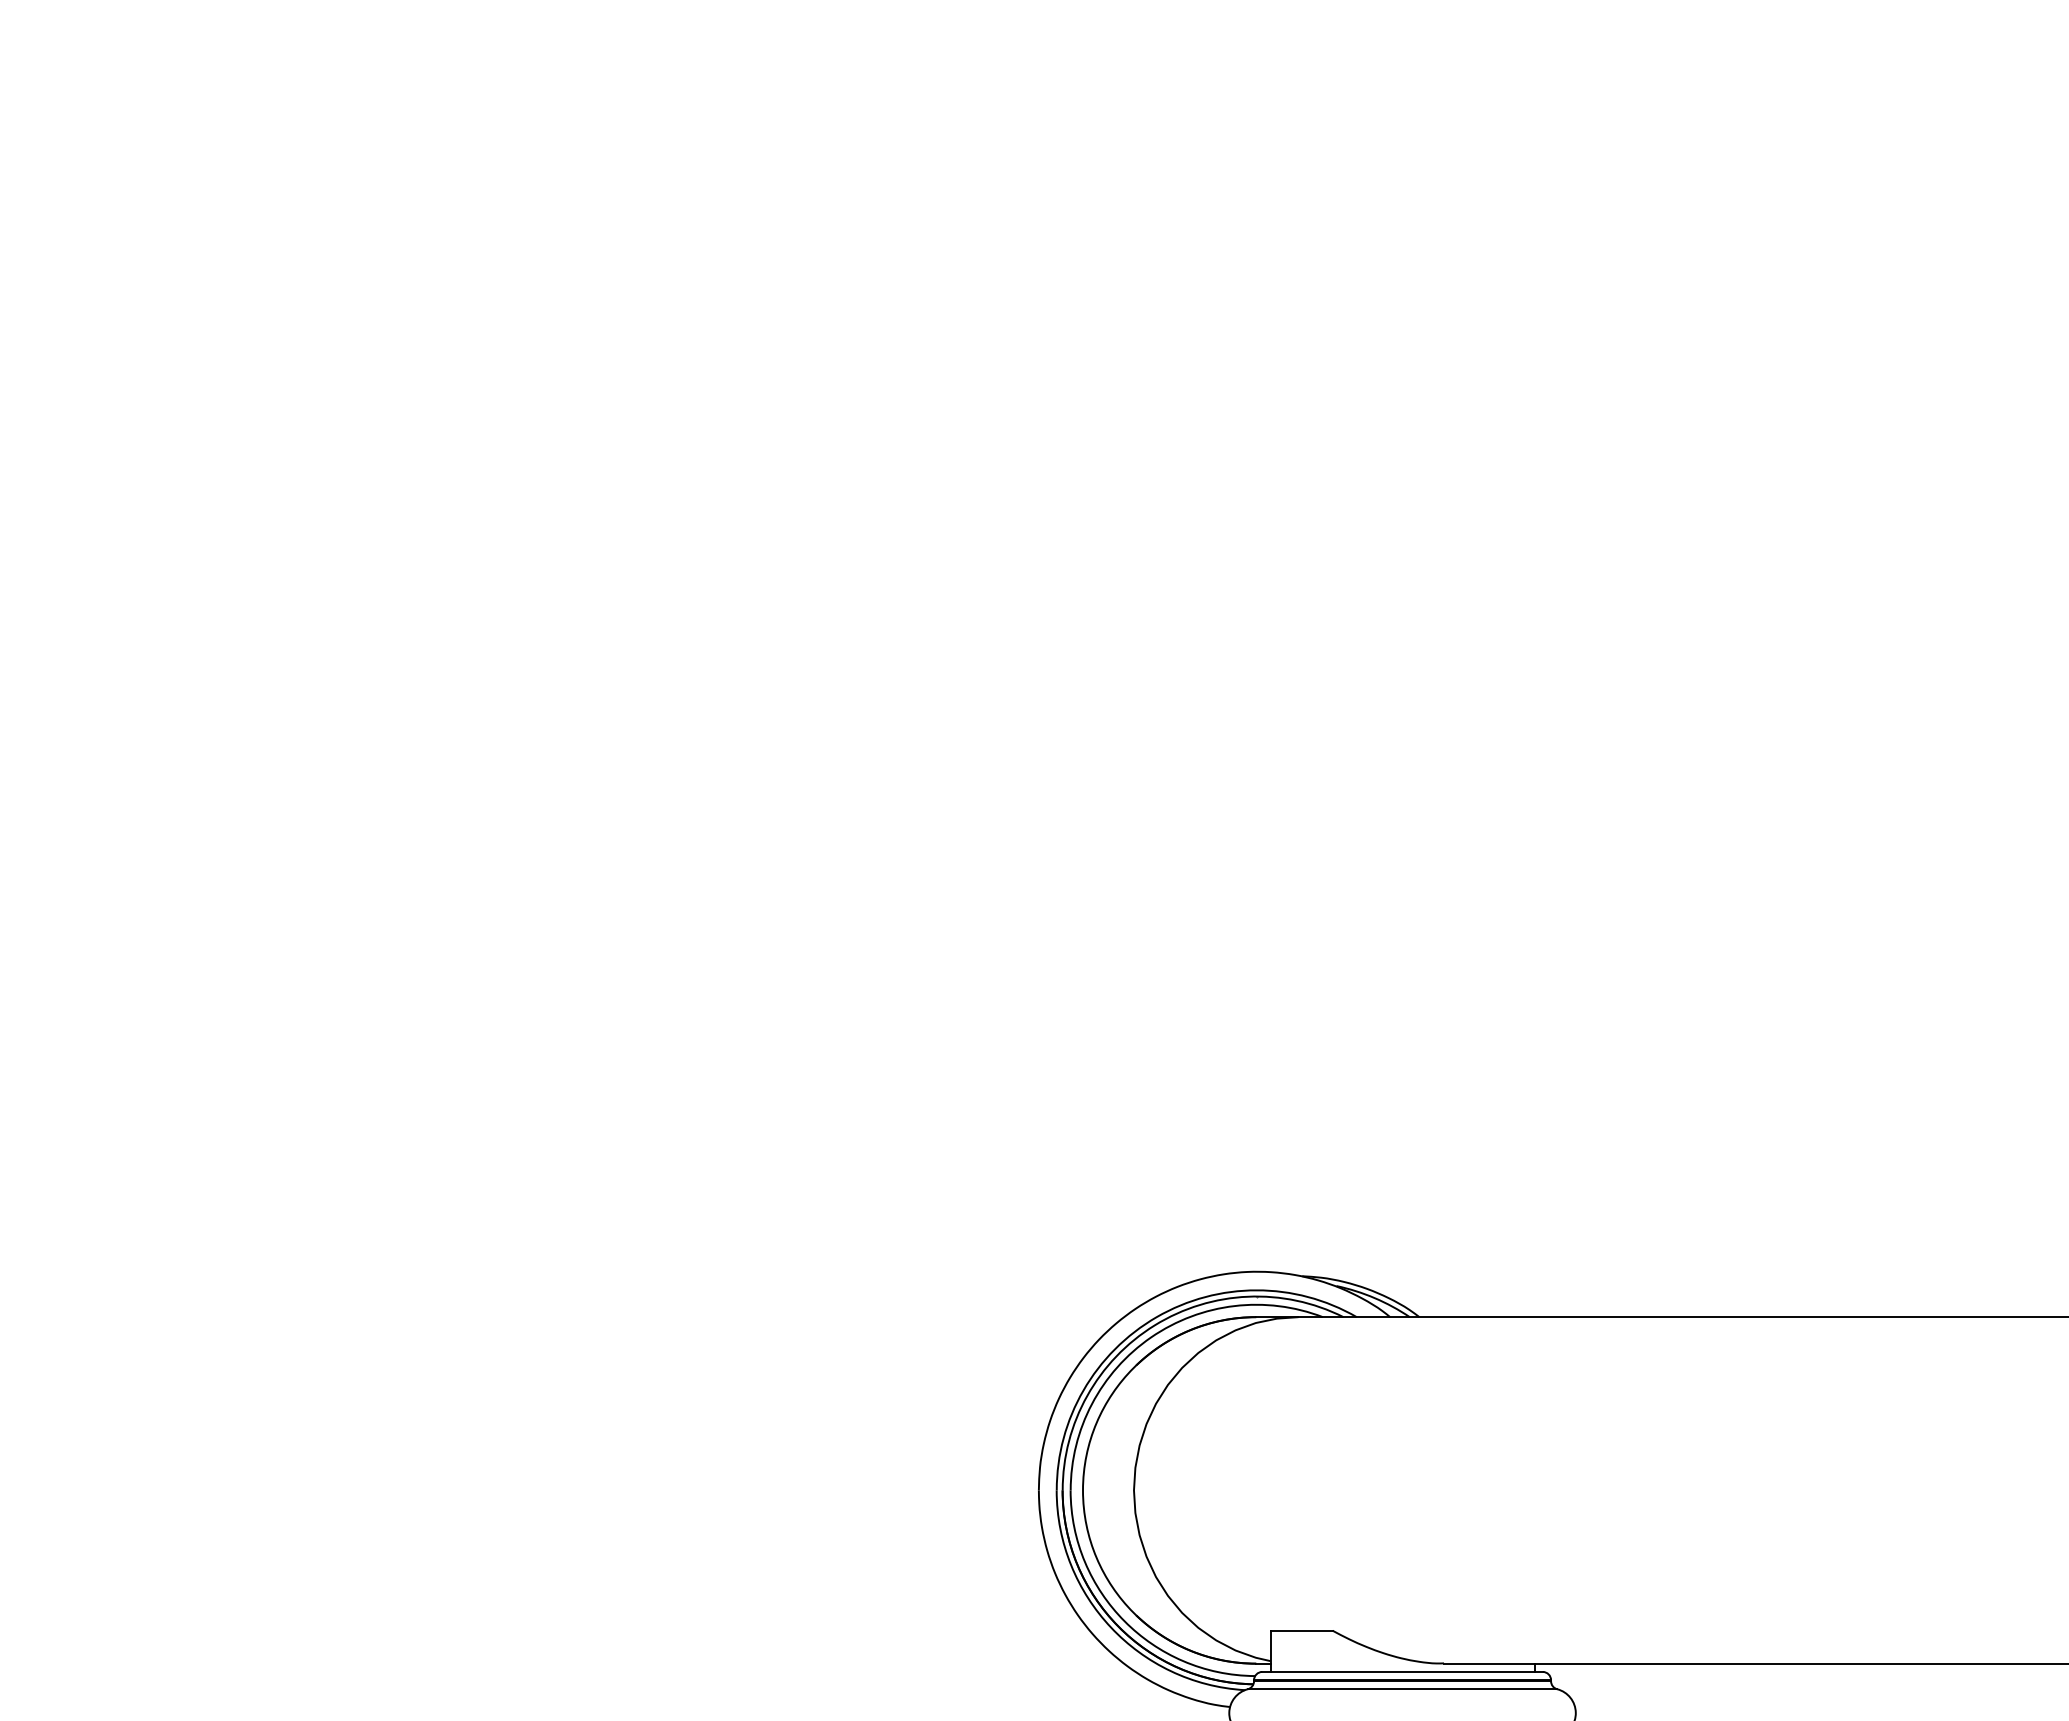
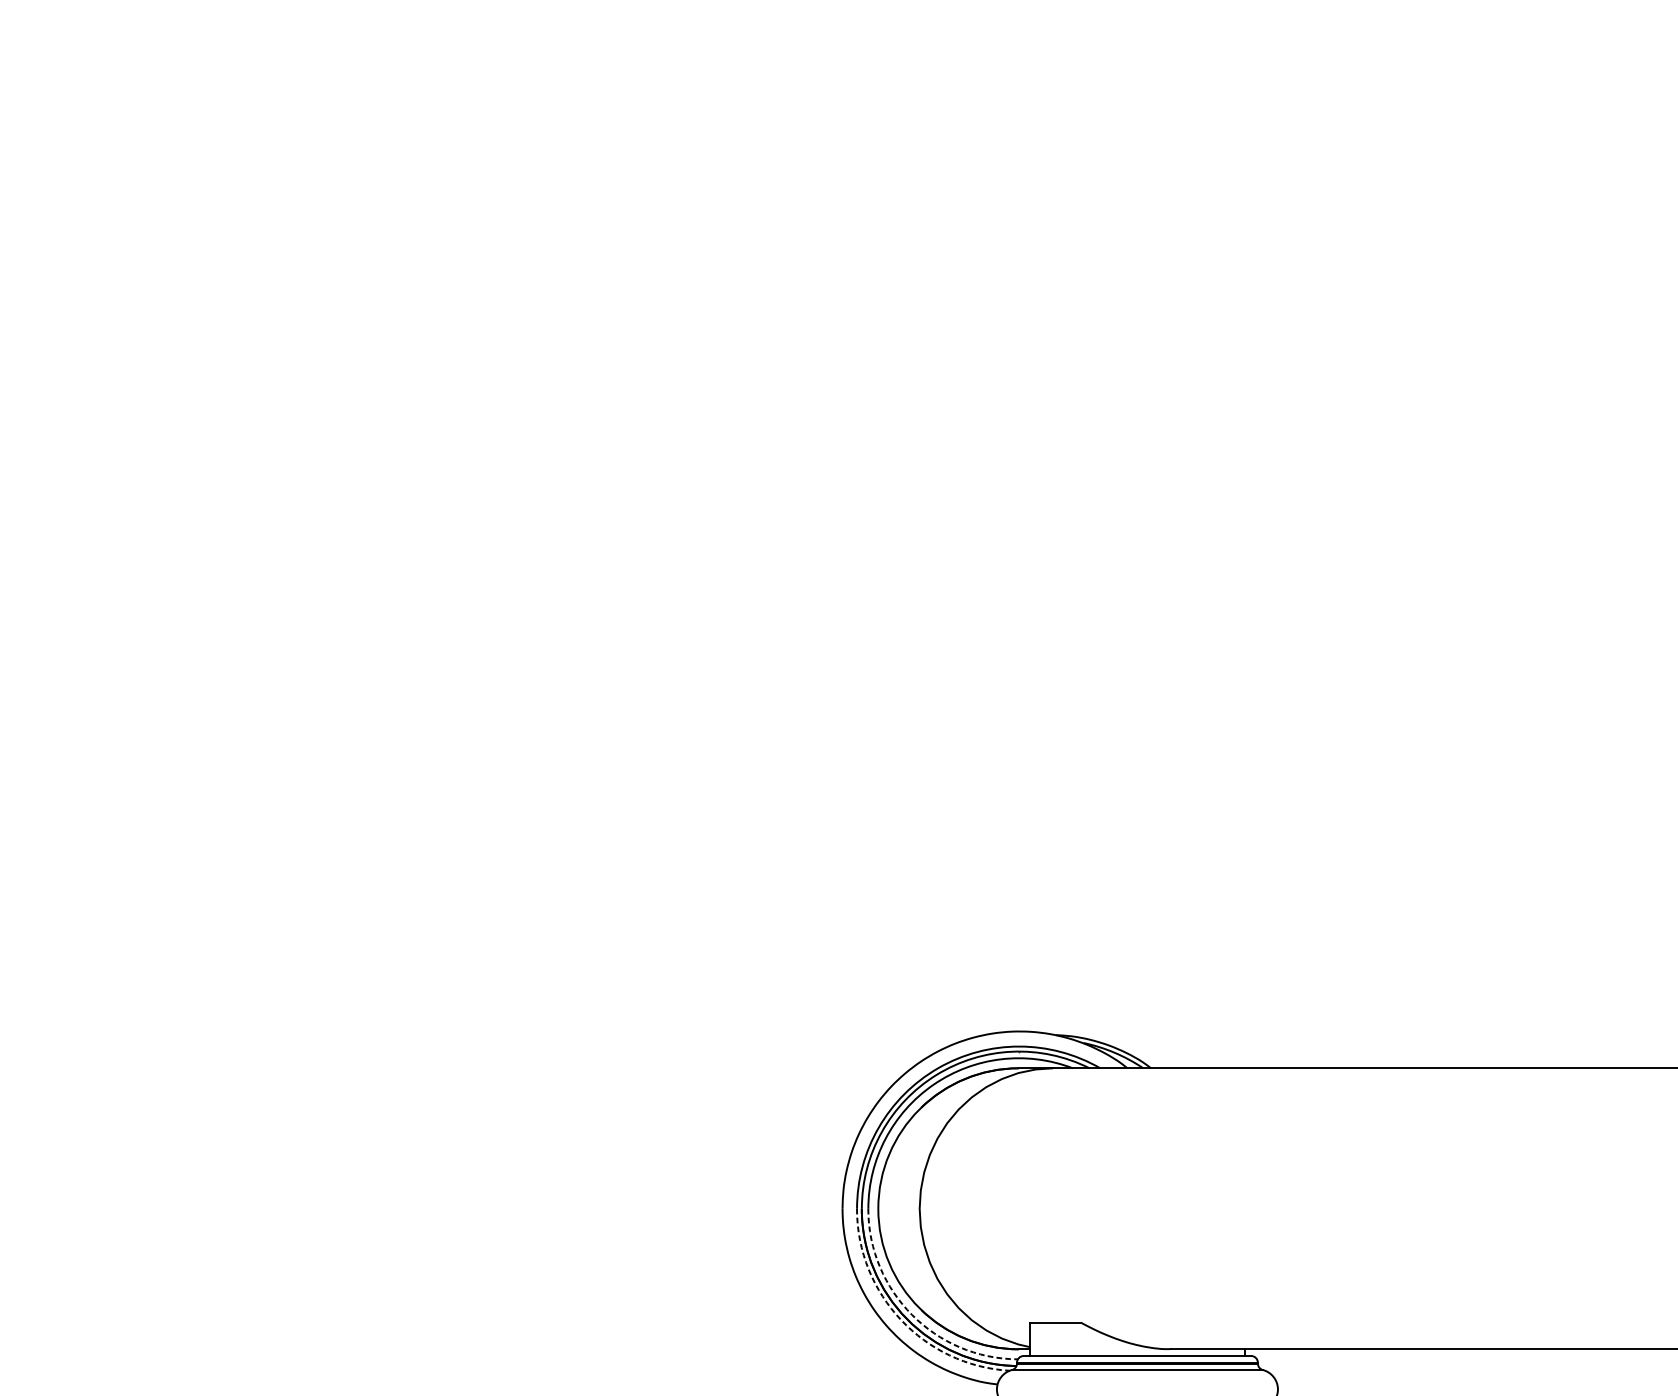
arc: (1124, 1621) -> (911, 1315), solid -> dashed
arc: (1111, 1627) -> (901, 1319), solid -> dashed

